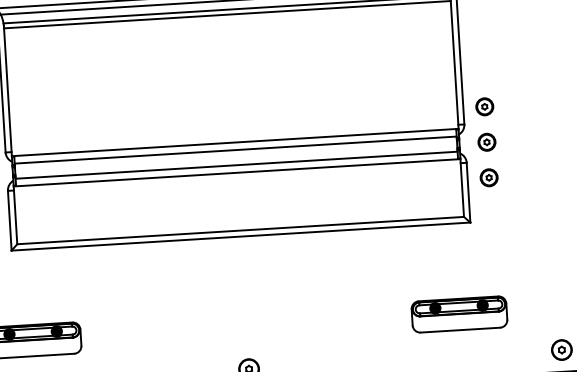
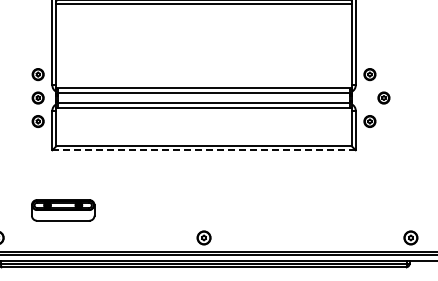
part: (486, 141) -> (383, 97), moved
line: (241, 236) -> (204, 150), solid -> dashed
part: (458, 314) -> (344, 210), removed

